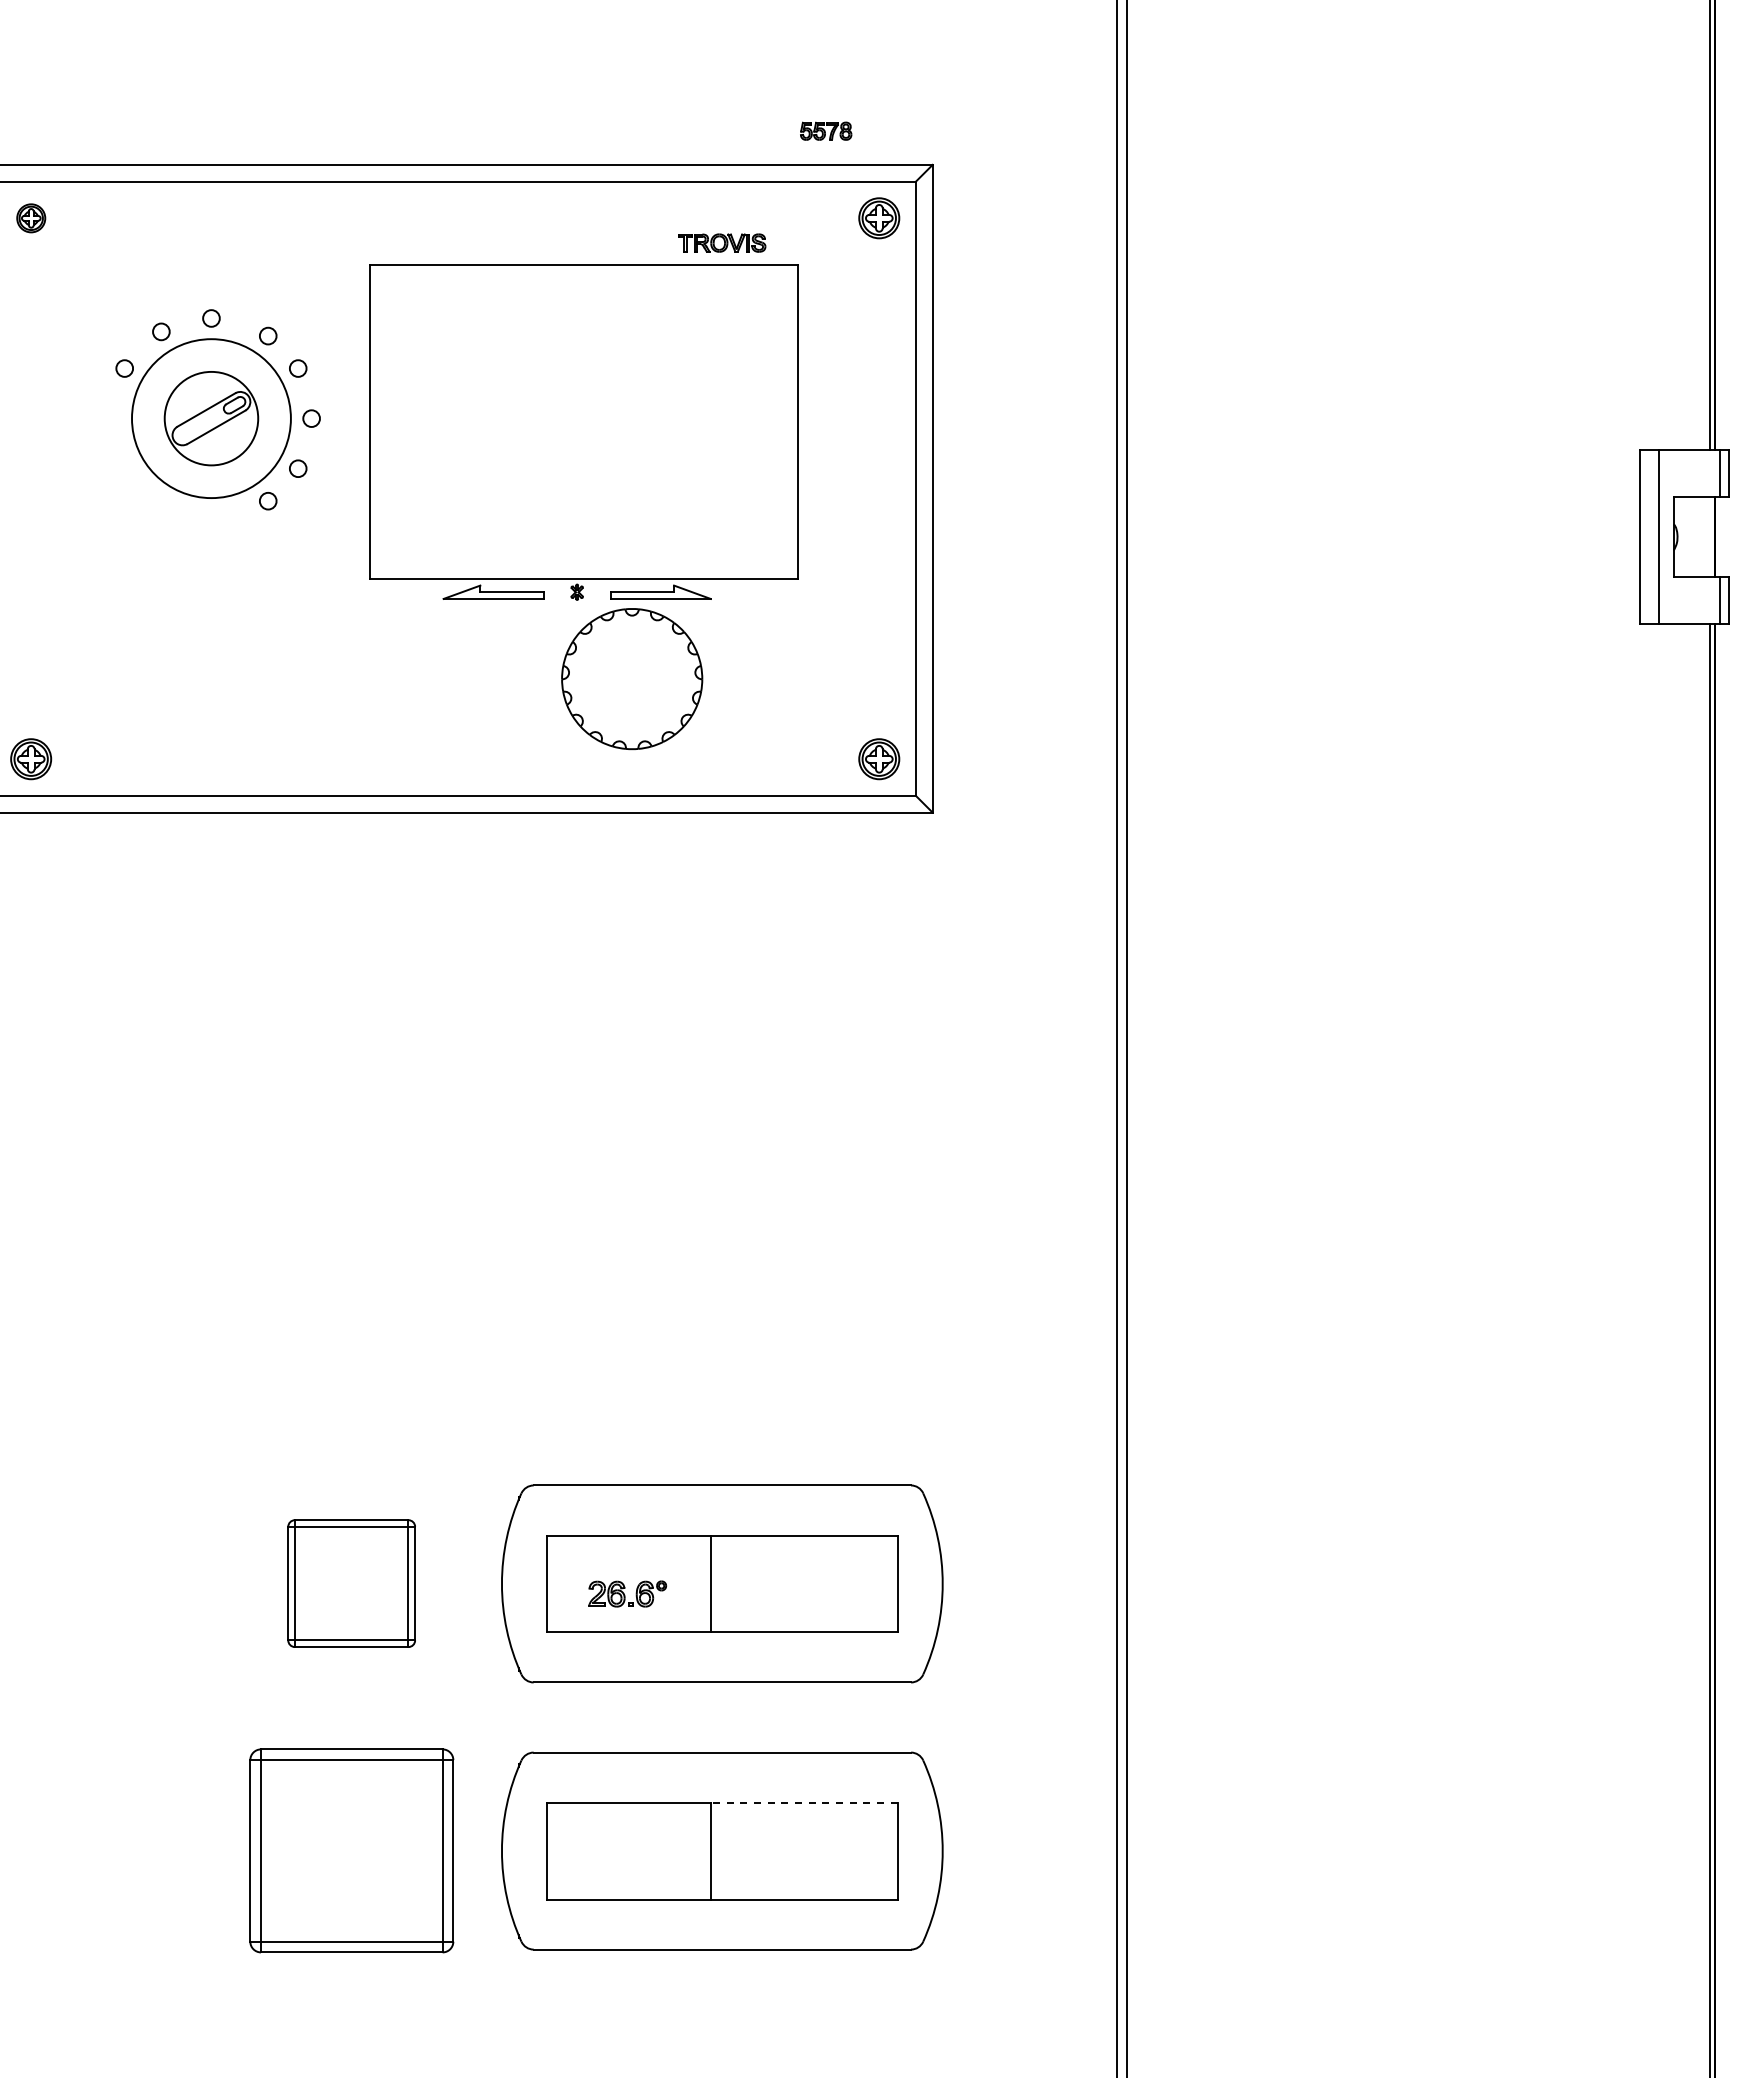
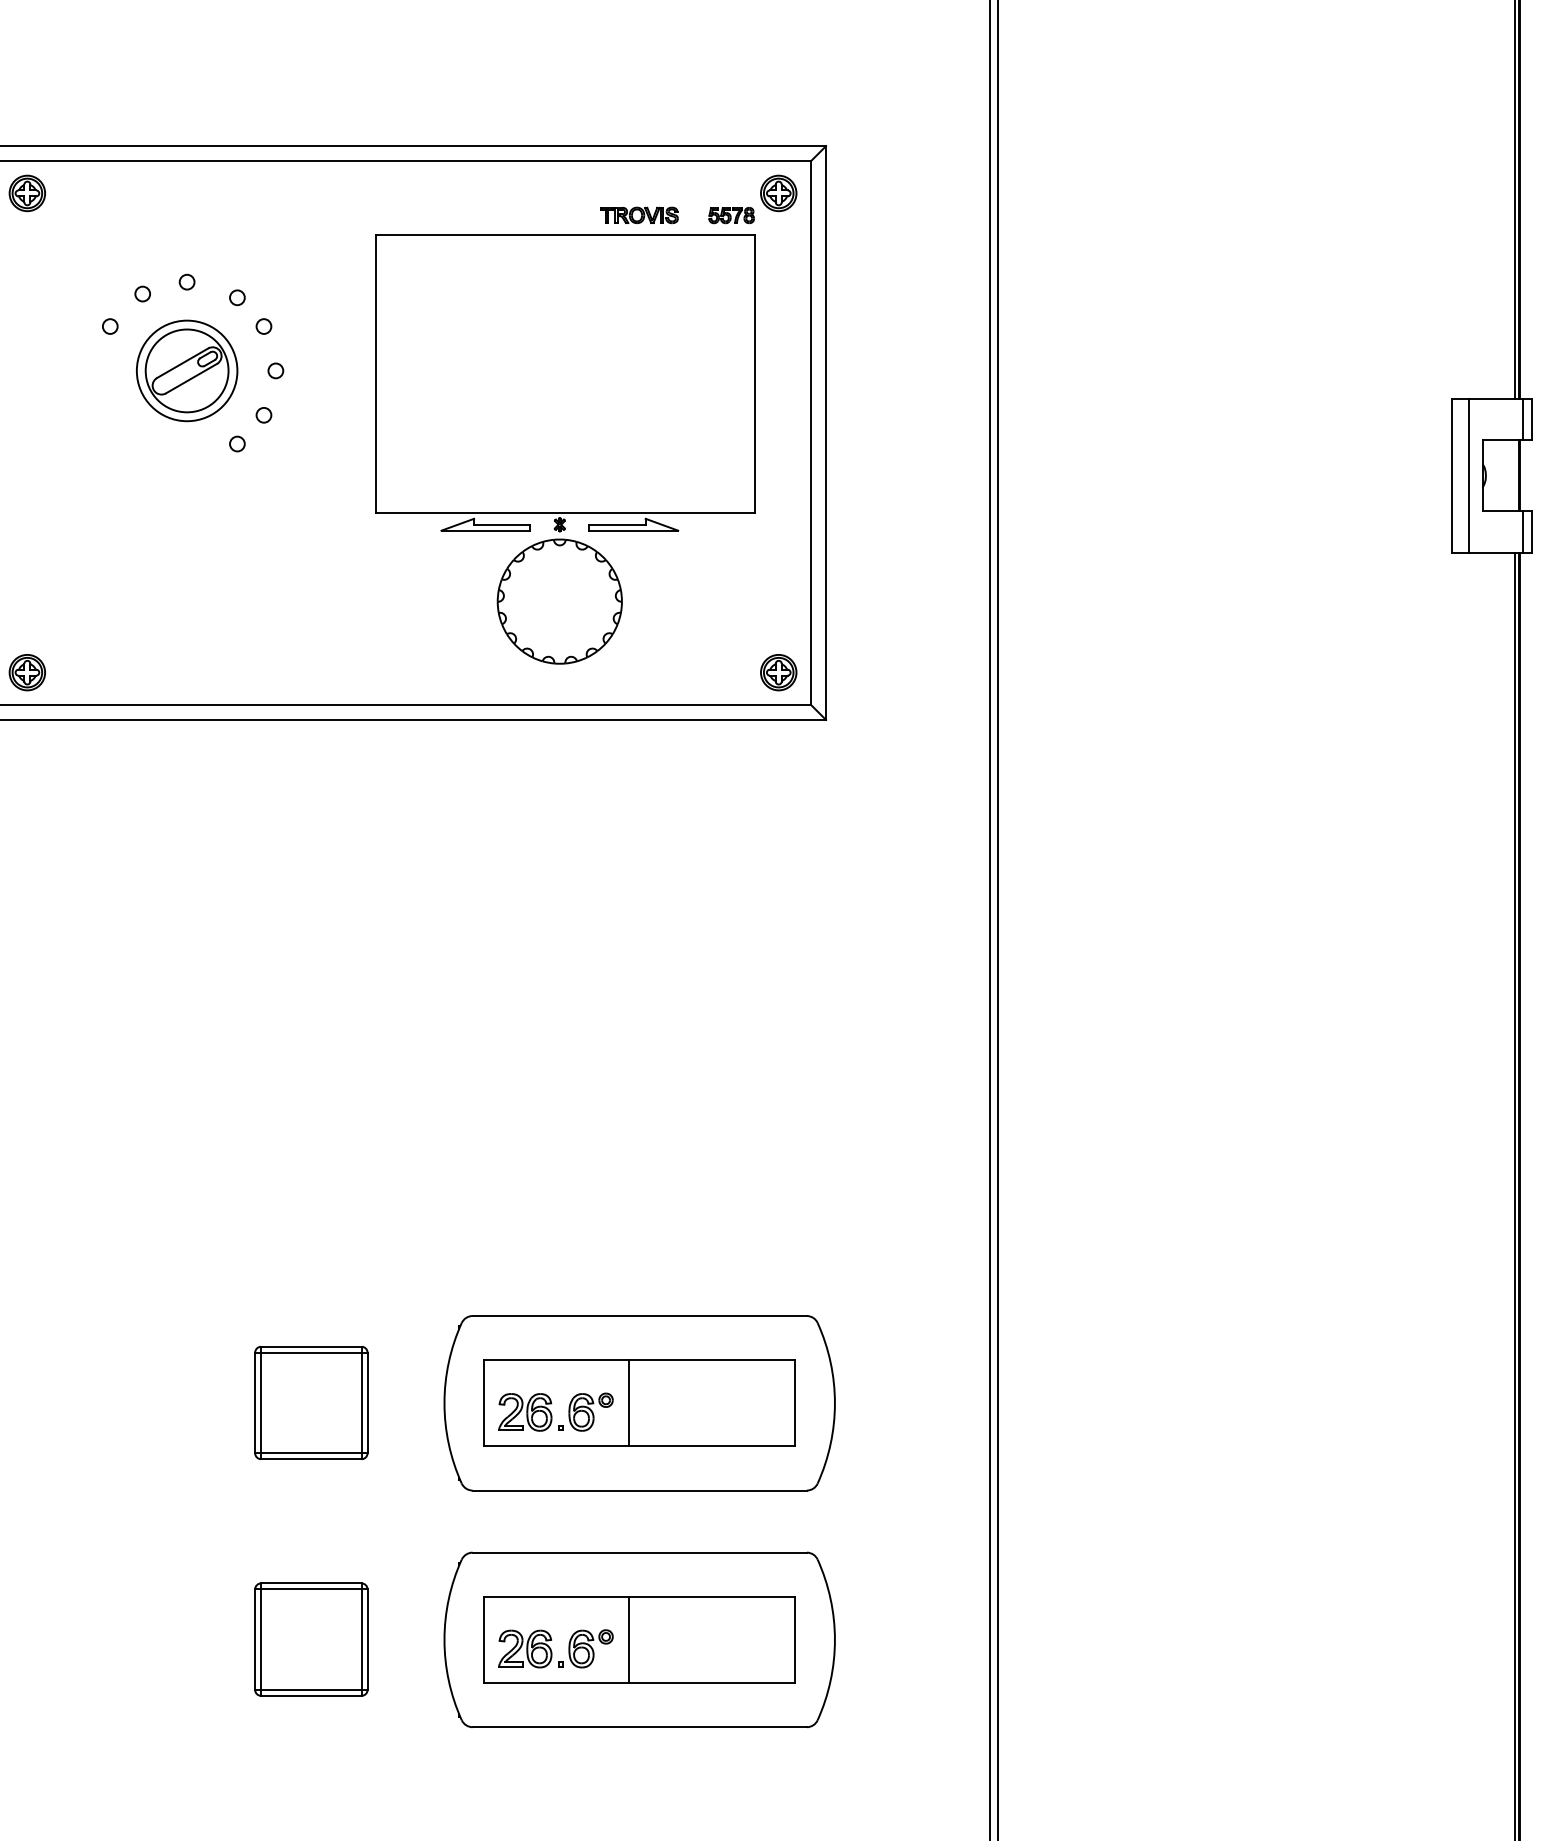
part: (826, 130) -> (731, 214), moved
part: (31, 218) -> (27, 193), size x1.43
circle: (211, 418) -> (187, 370), size x0.71
part: (583, 432) -> (565, 383), moved
part: (627, 1593) -> (555, 1411), size x1.67
line: (803, 1802) -> (711, 1596), dashed -> solid
part: (351, 1850) -> (311, 1639), size x0.62
part: (627, 1861) -> (555, 1649), added

